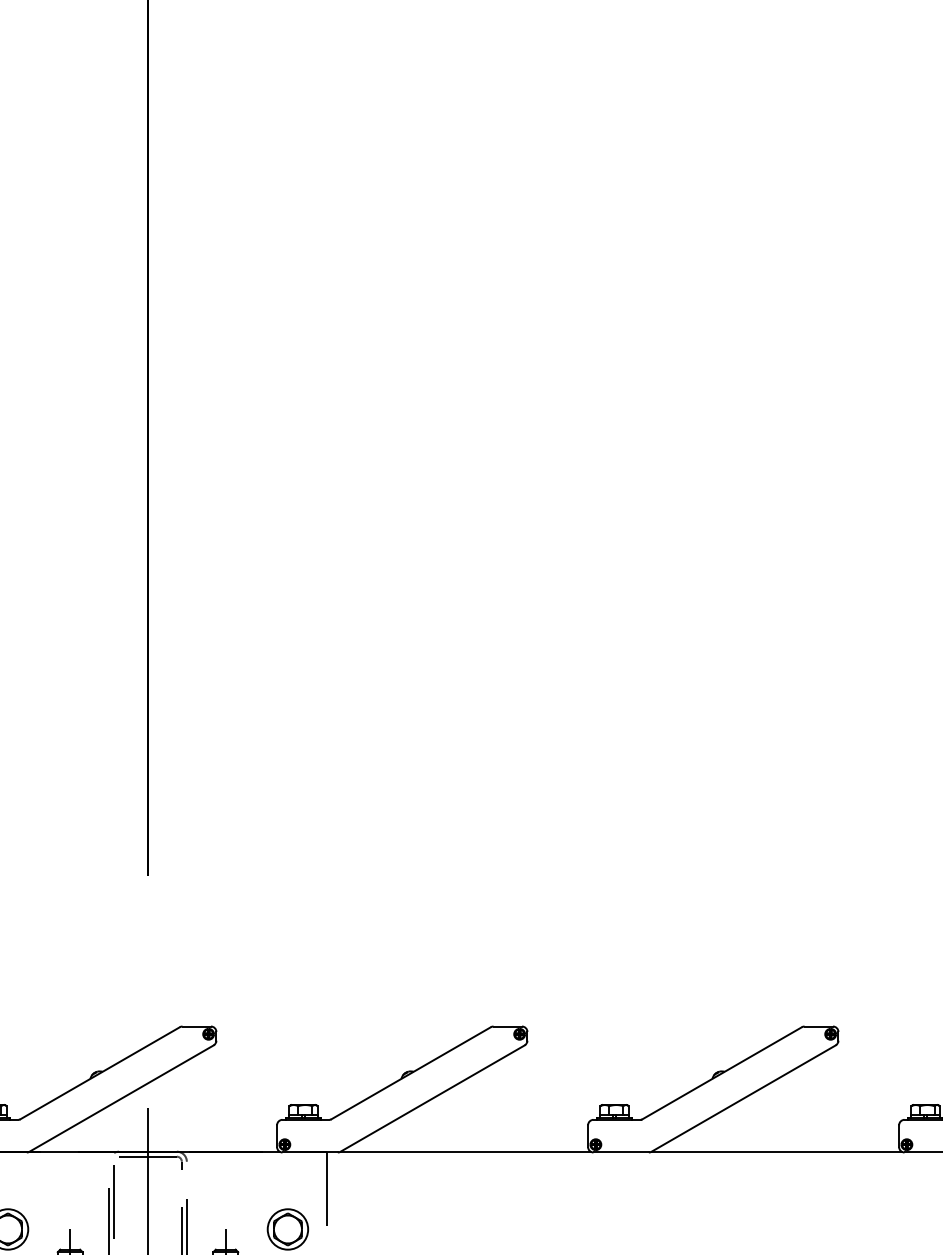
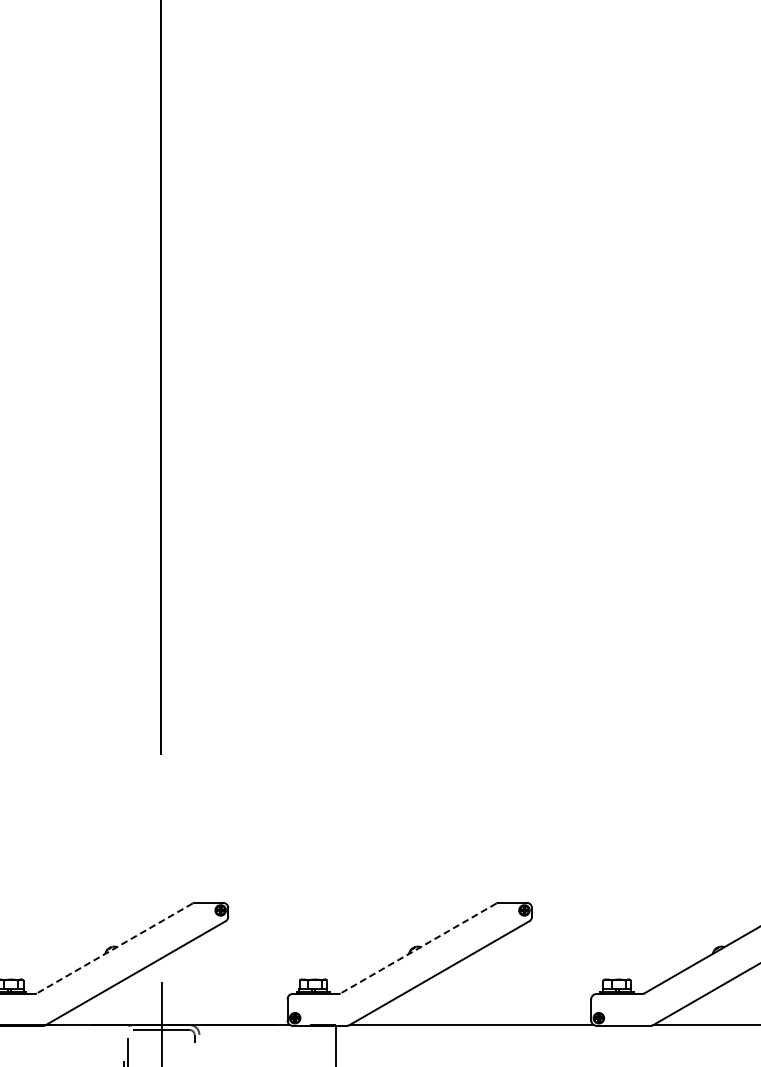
line: (99, 1073) -> (114, 948), solid -> dashed
line: (410, 1073) -> (417, 948), solid -> dashed

